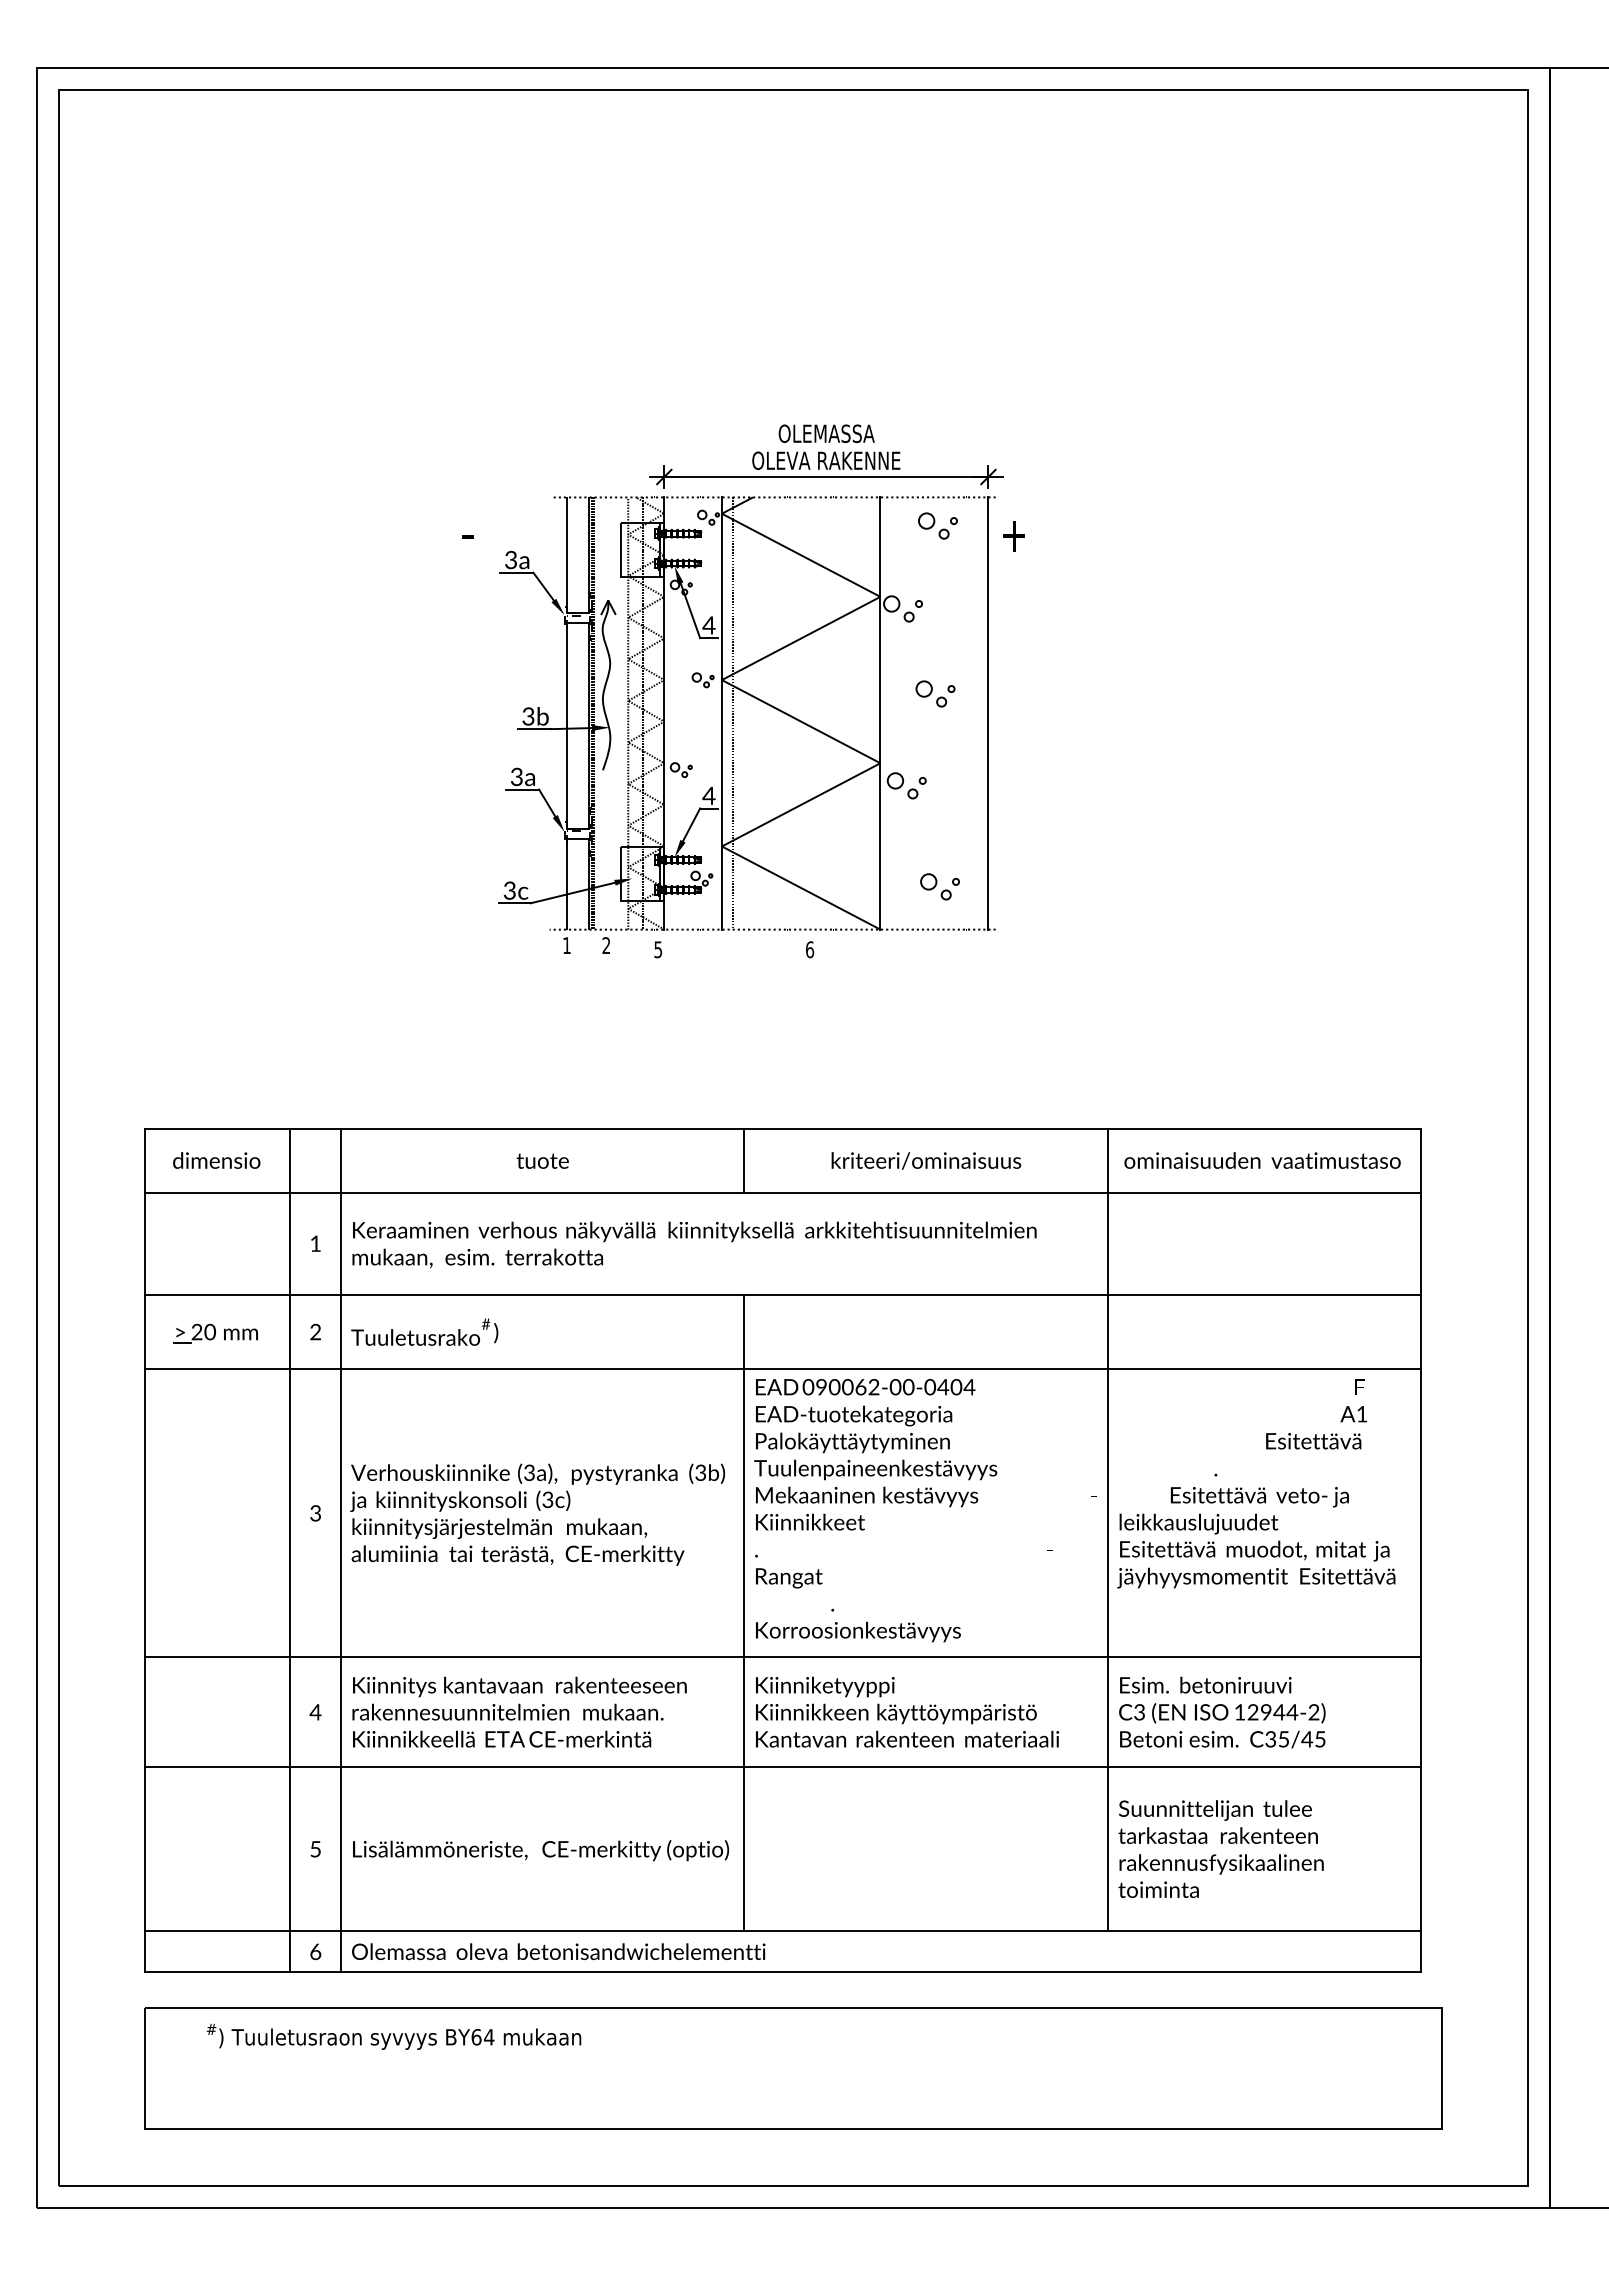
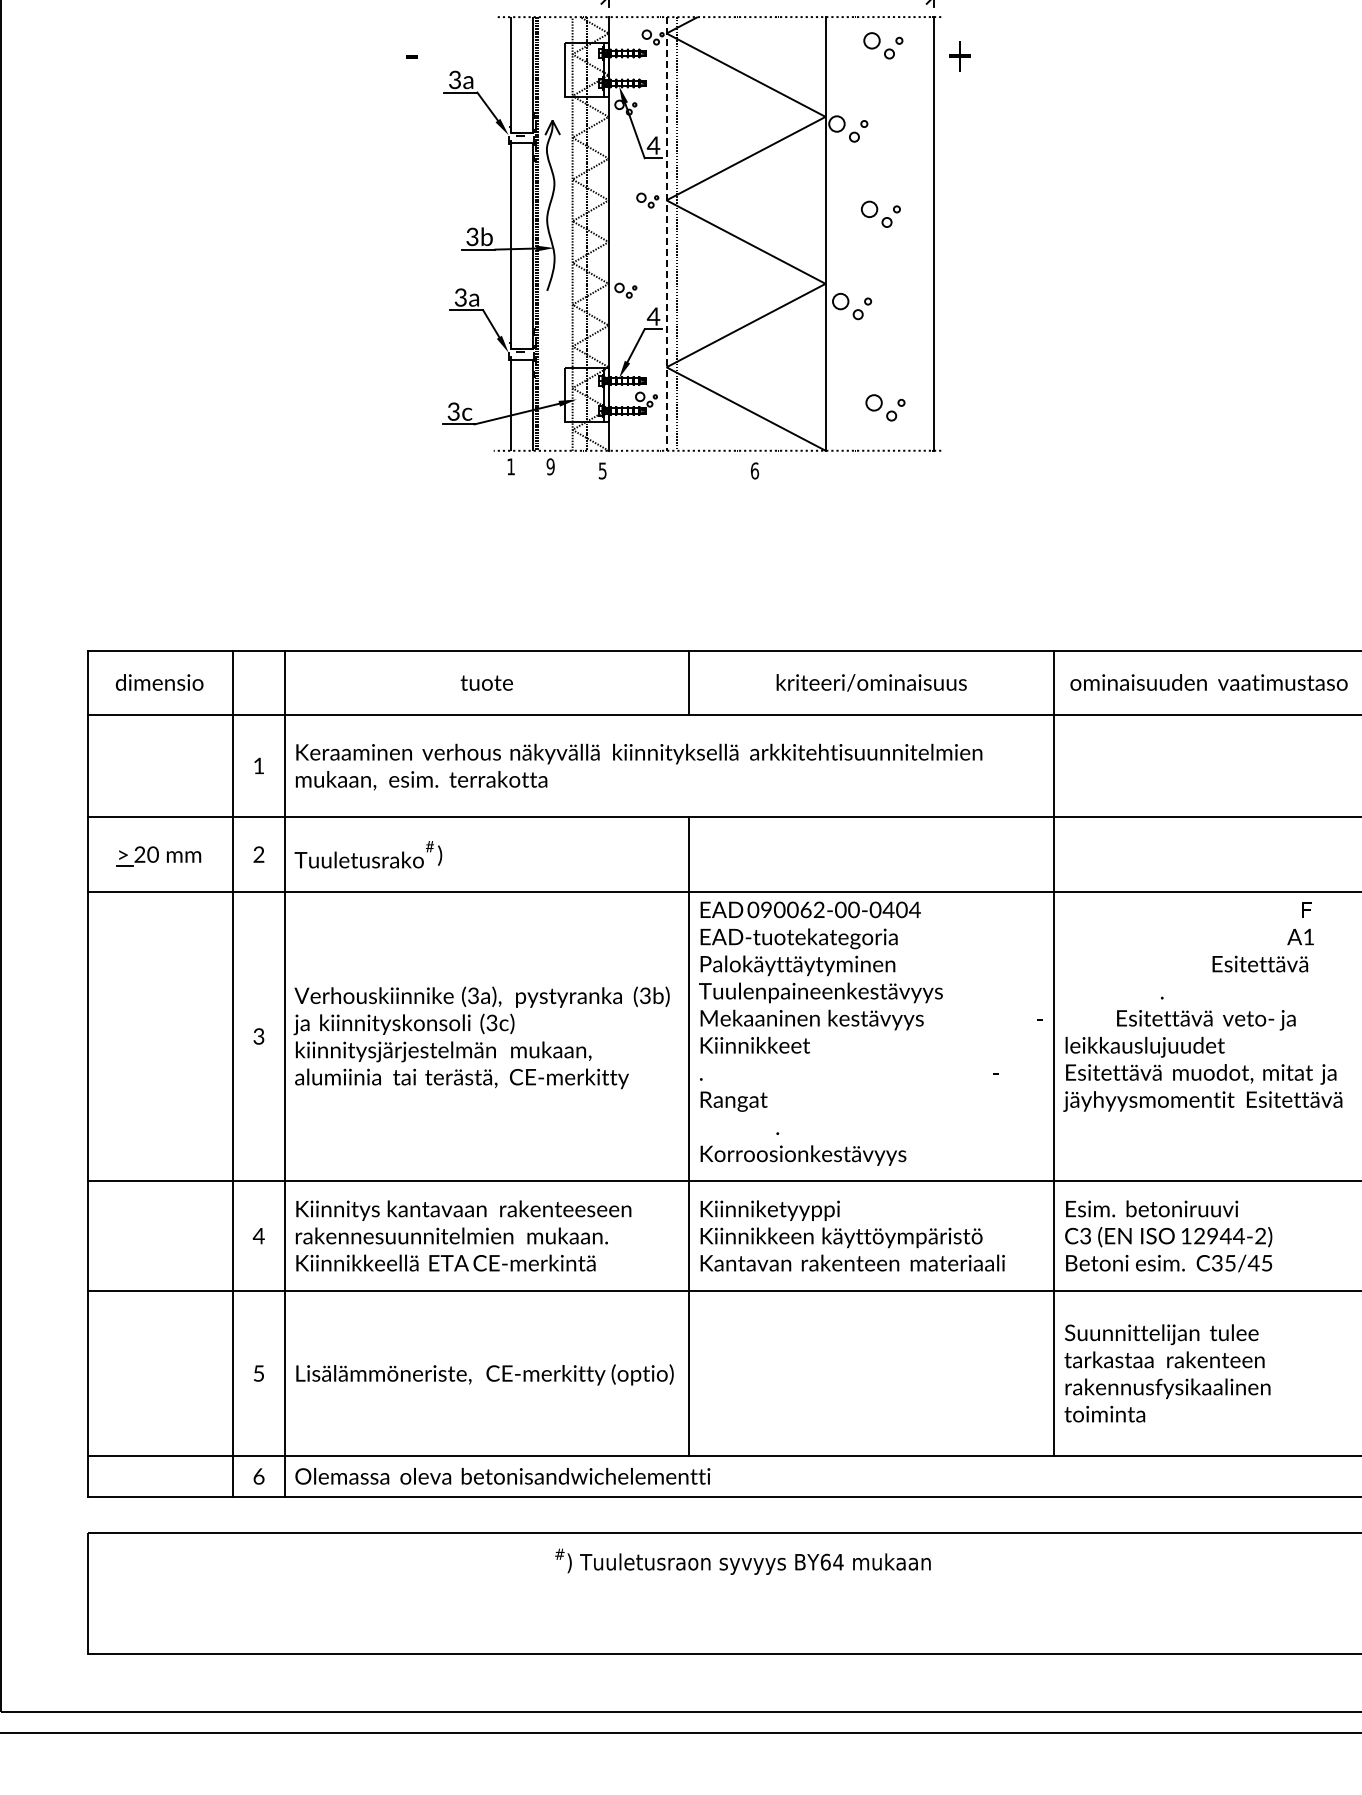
line: (721, 713) -> (666, 233), solid -> dashed
text: (606, 945) -> (550, 466), 2 -> 9
text: (393, 2036) -> (742, 1561), moved

